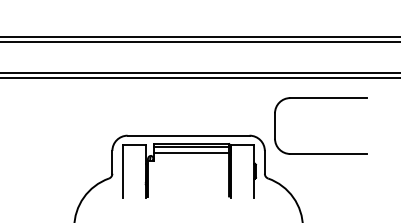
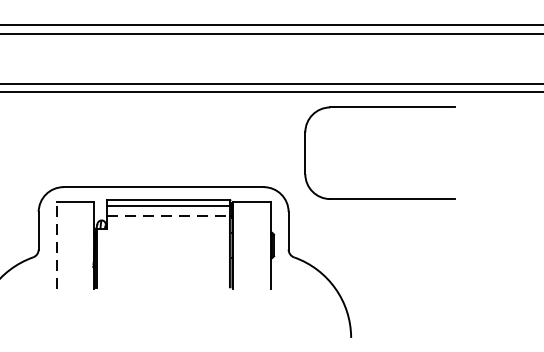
part: (320, 98) -> (379, 108), moved
line: (191, 153) -> (168, 216), solid -> dashed
line: (123, 171) -> (56, 245), solid -> dashed

